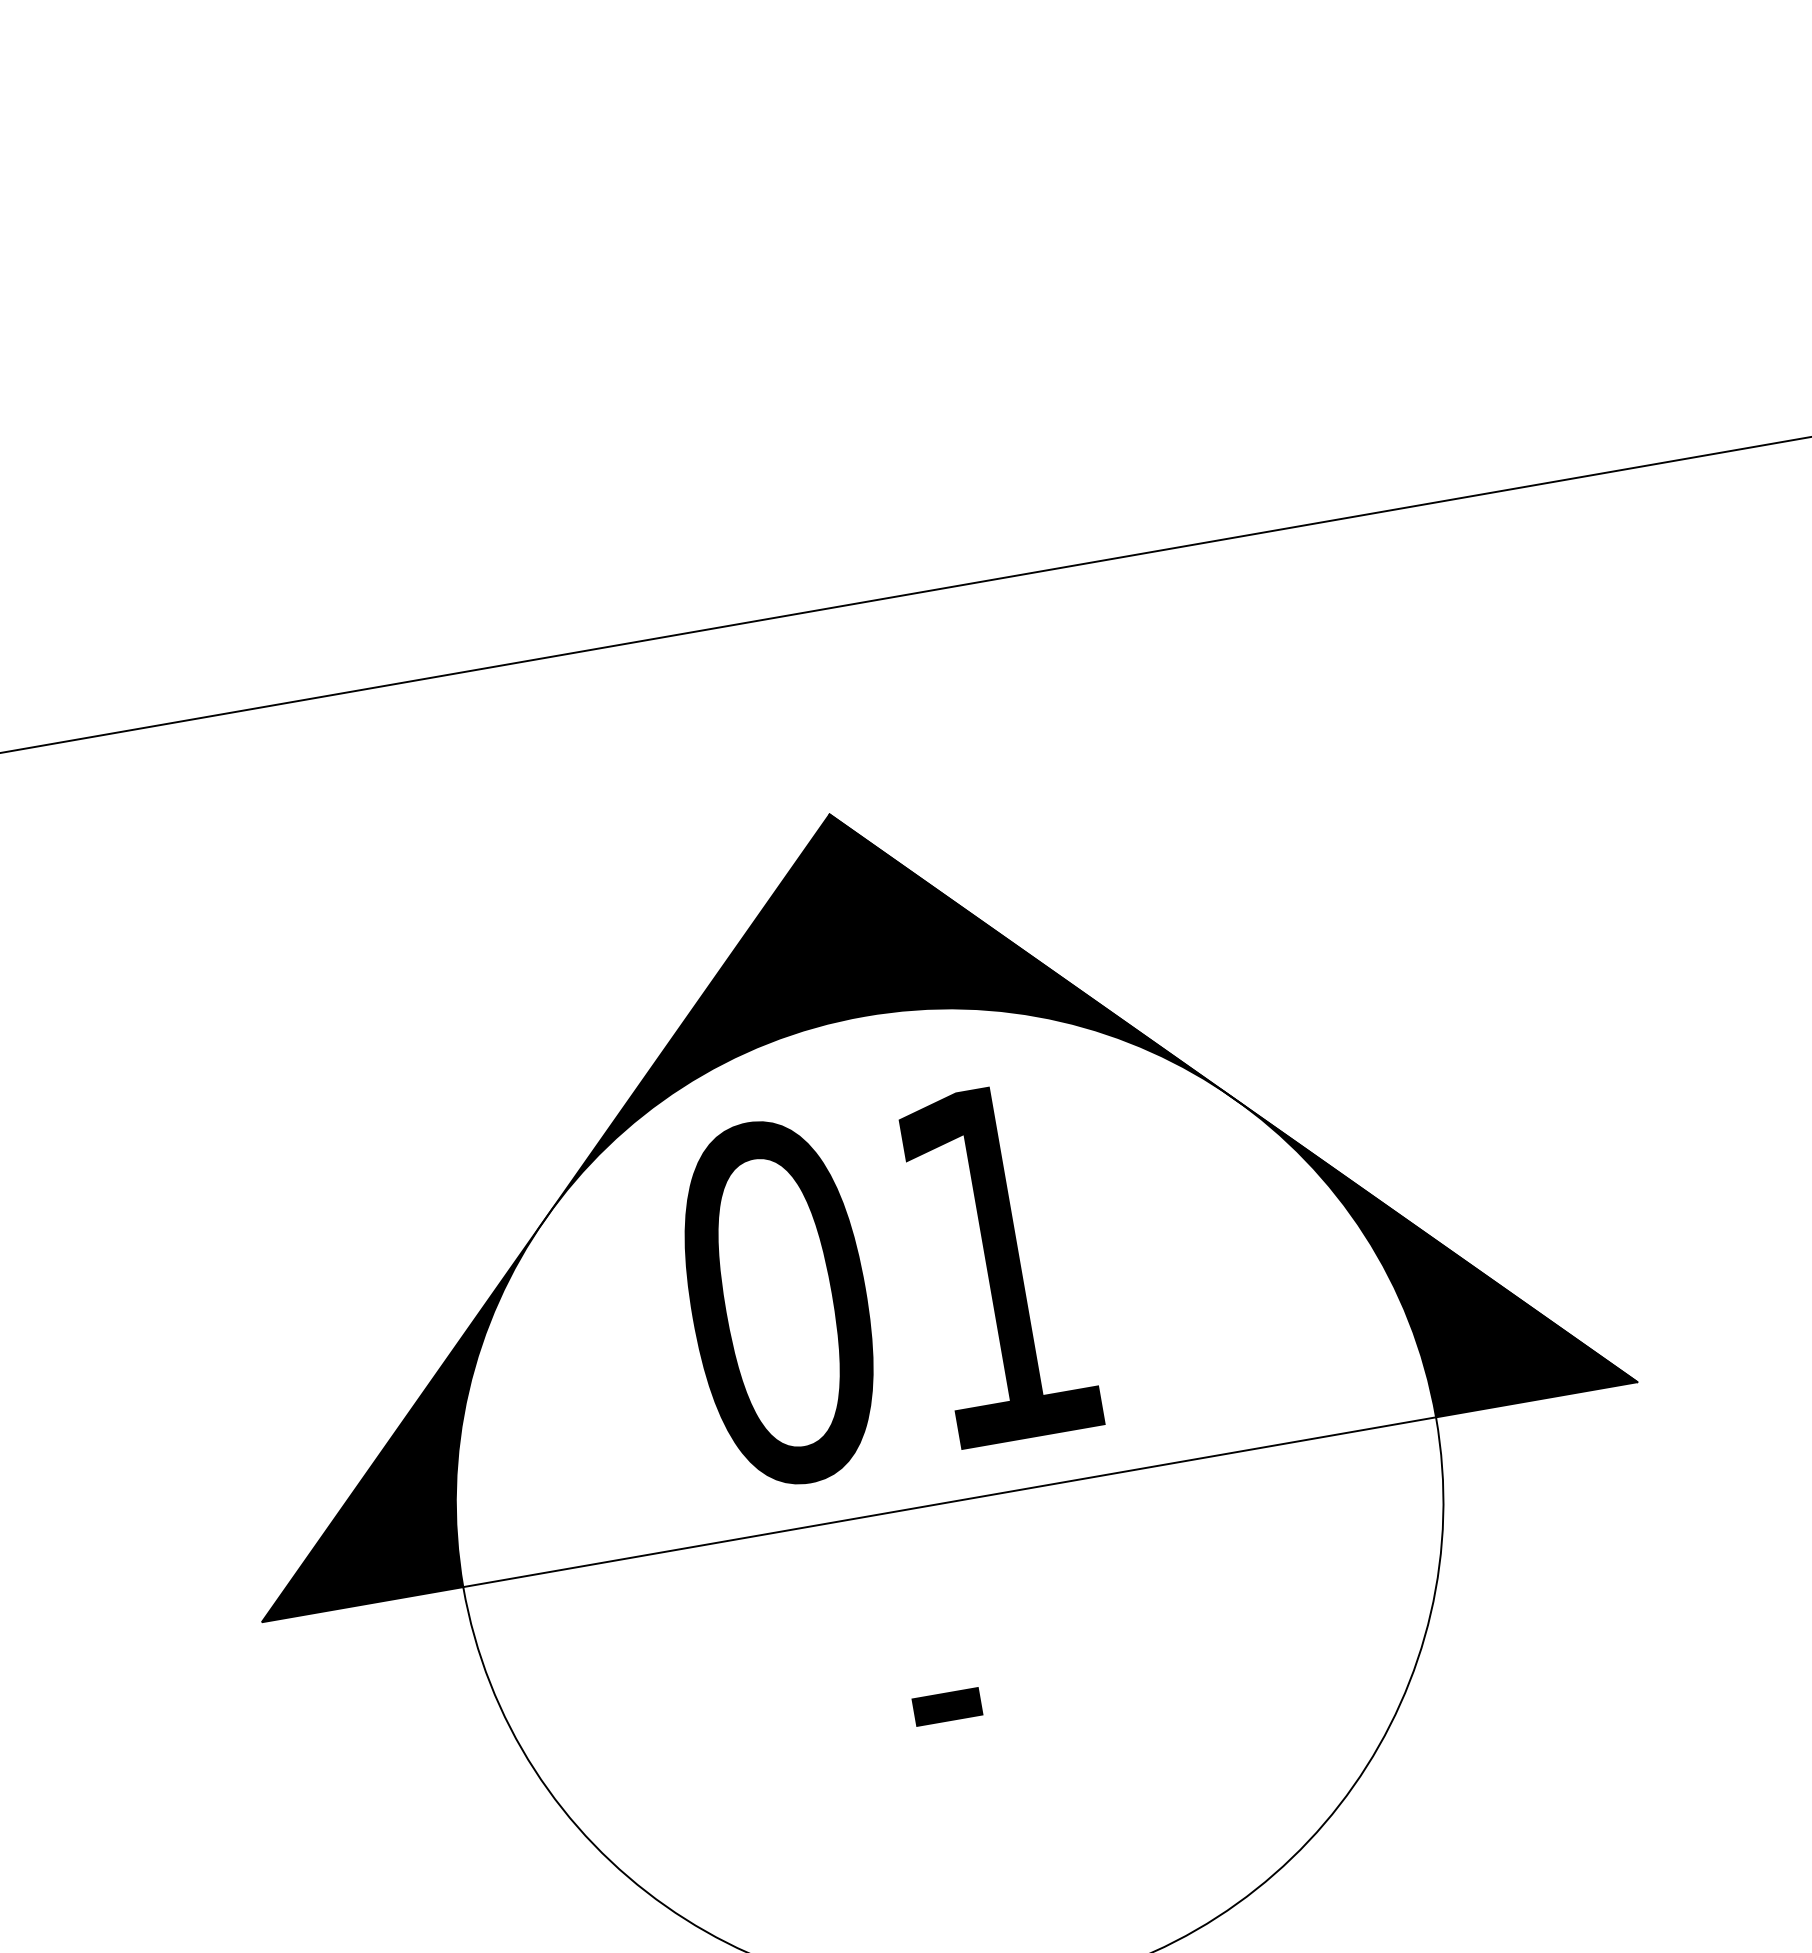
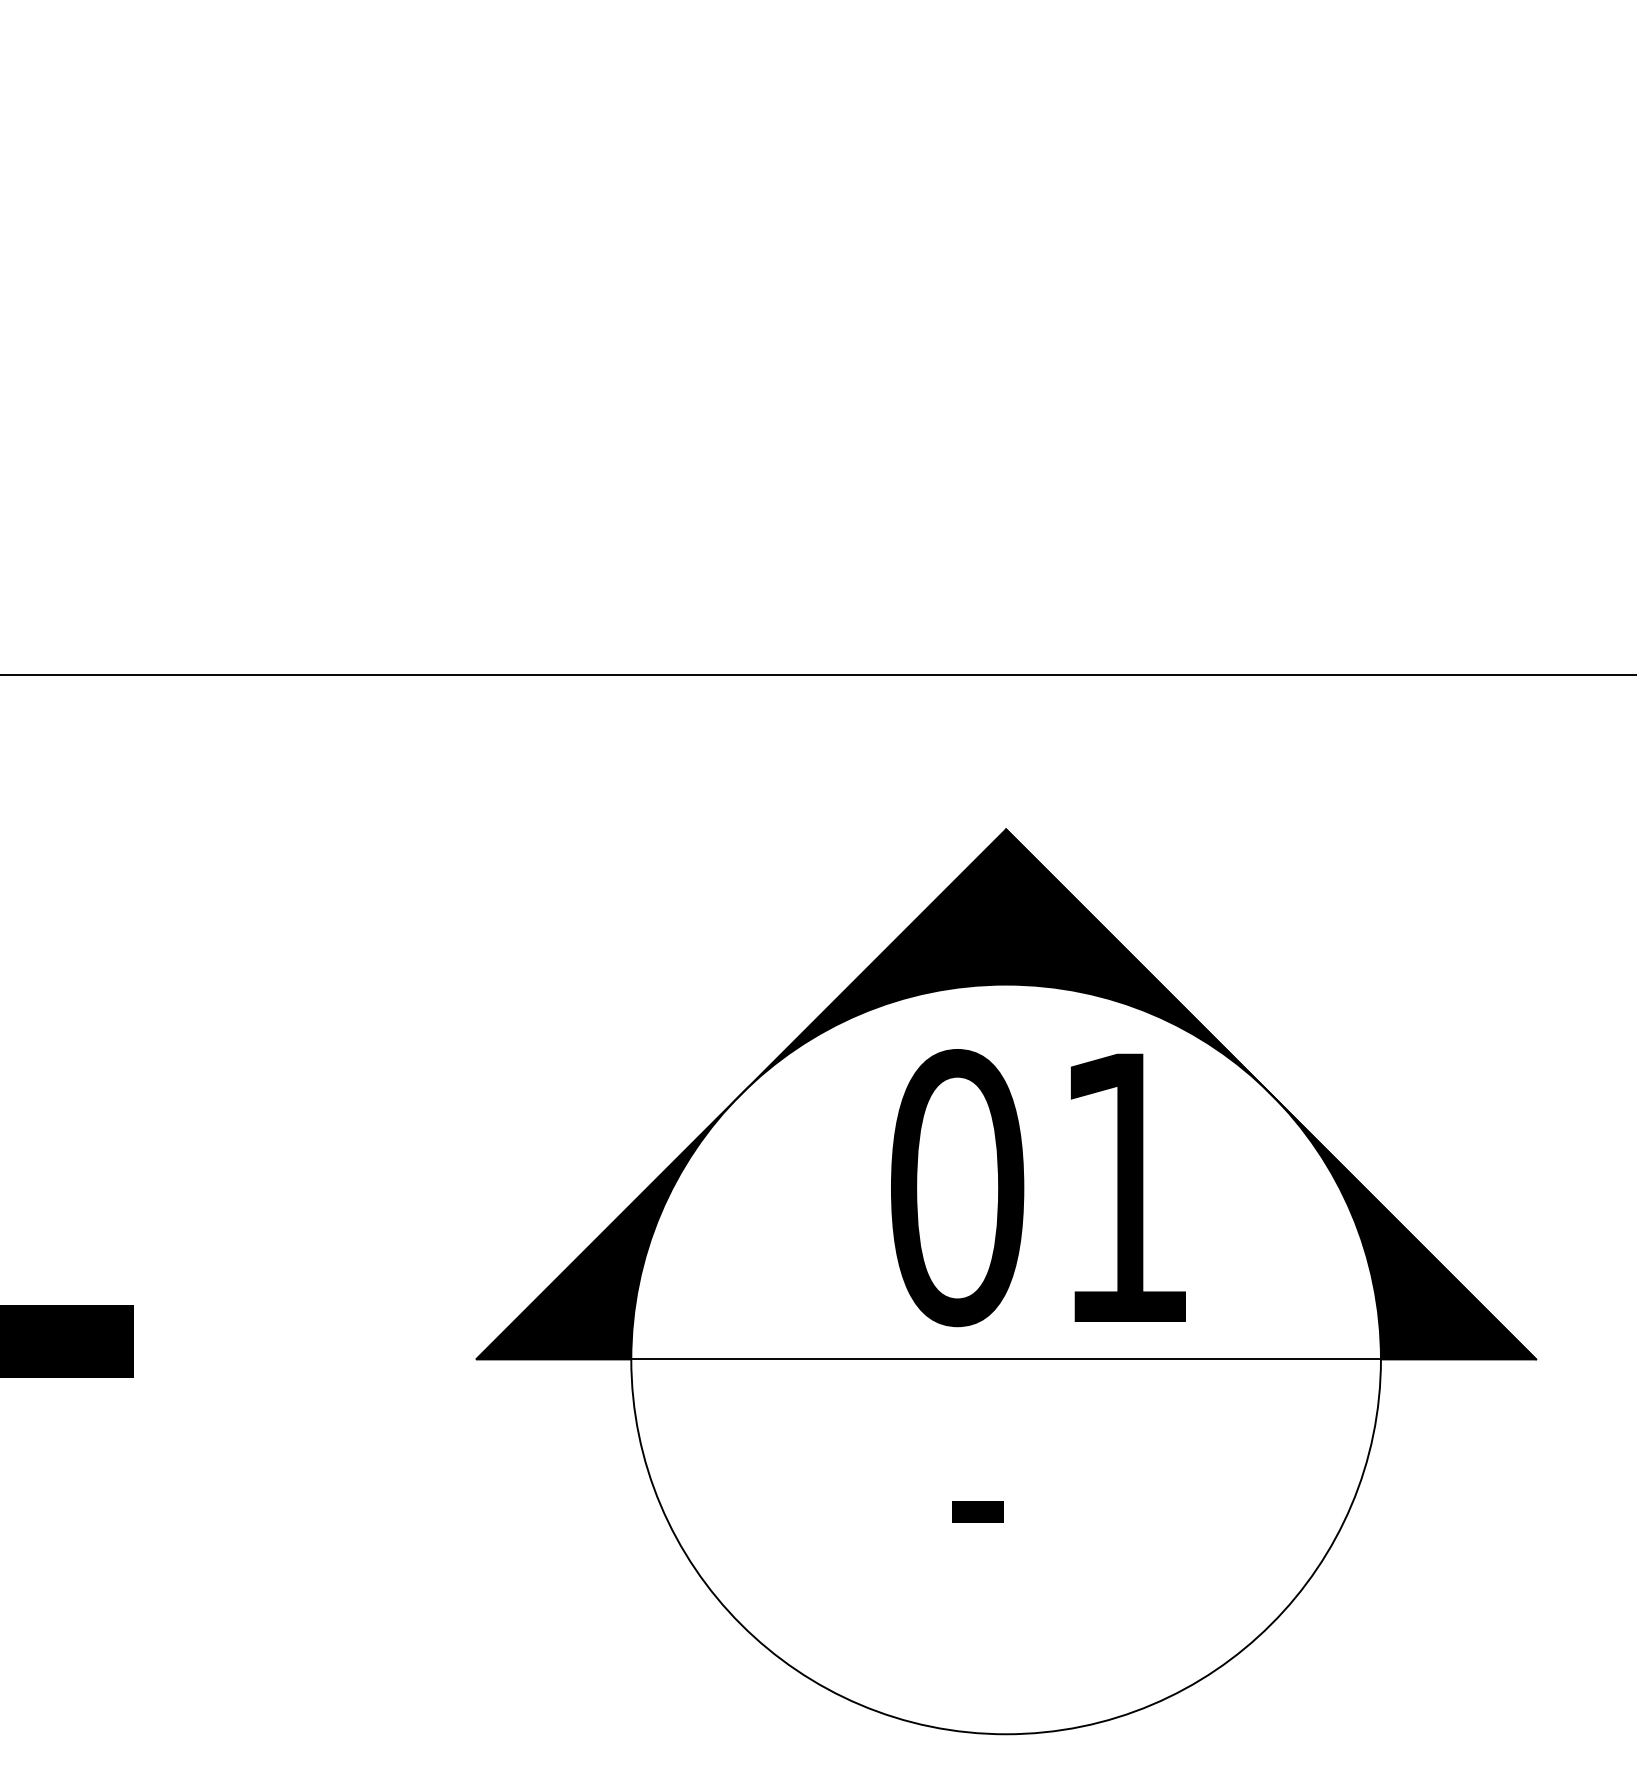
text: (884, 1285) -> (1038, 1188), moved

